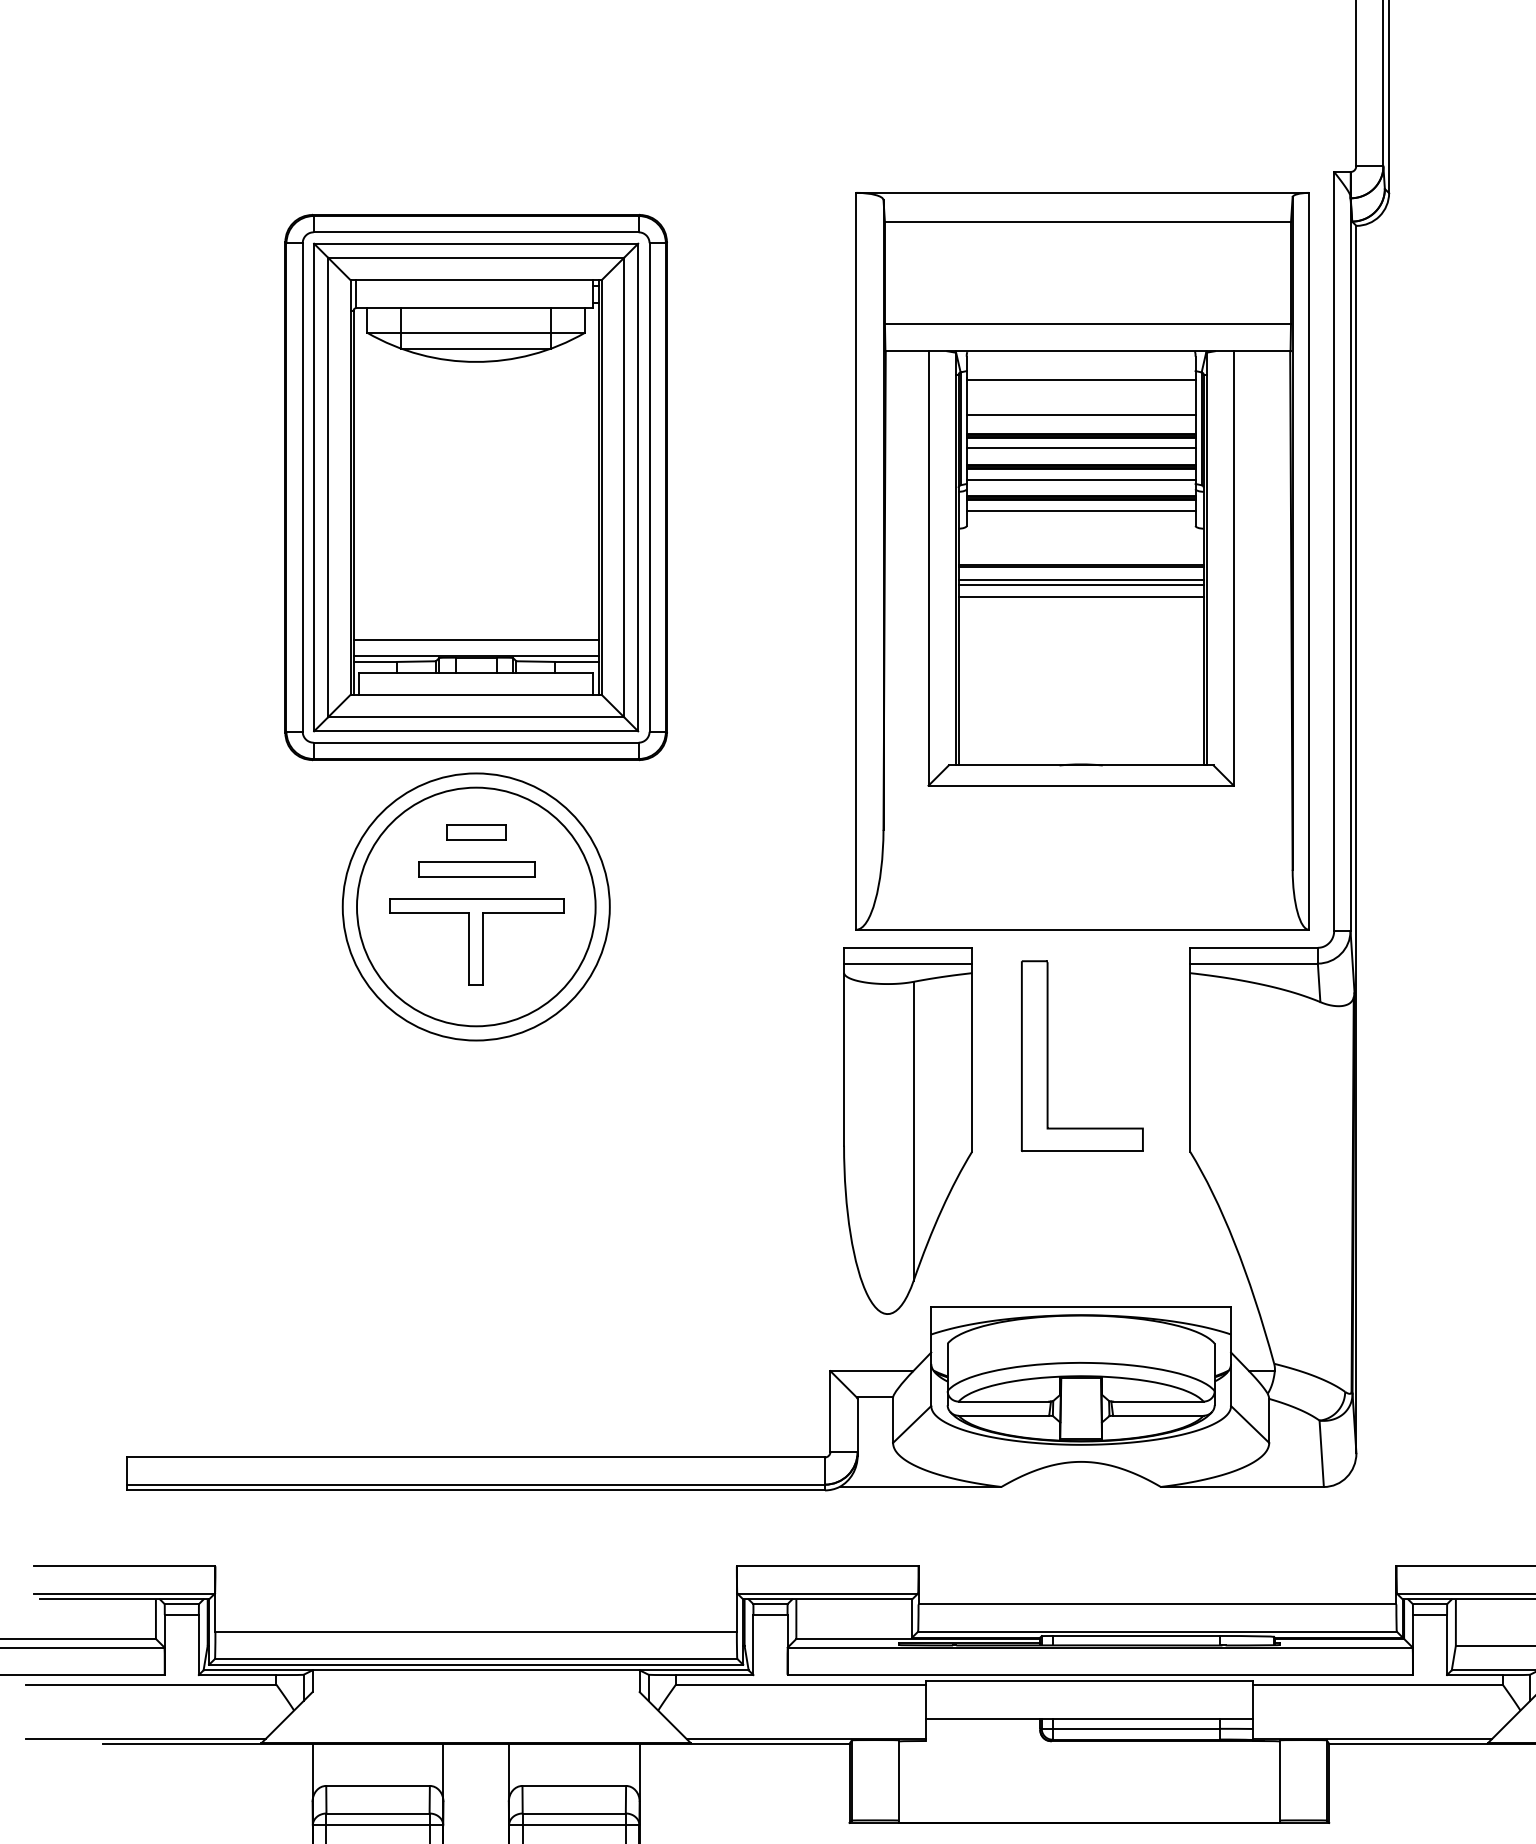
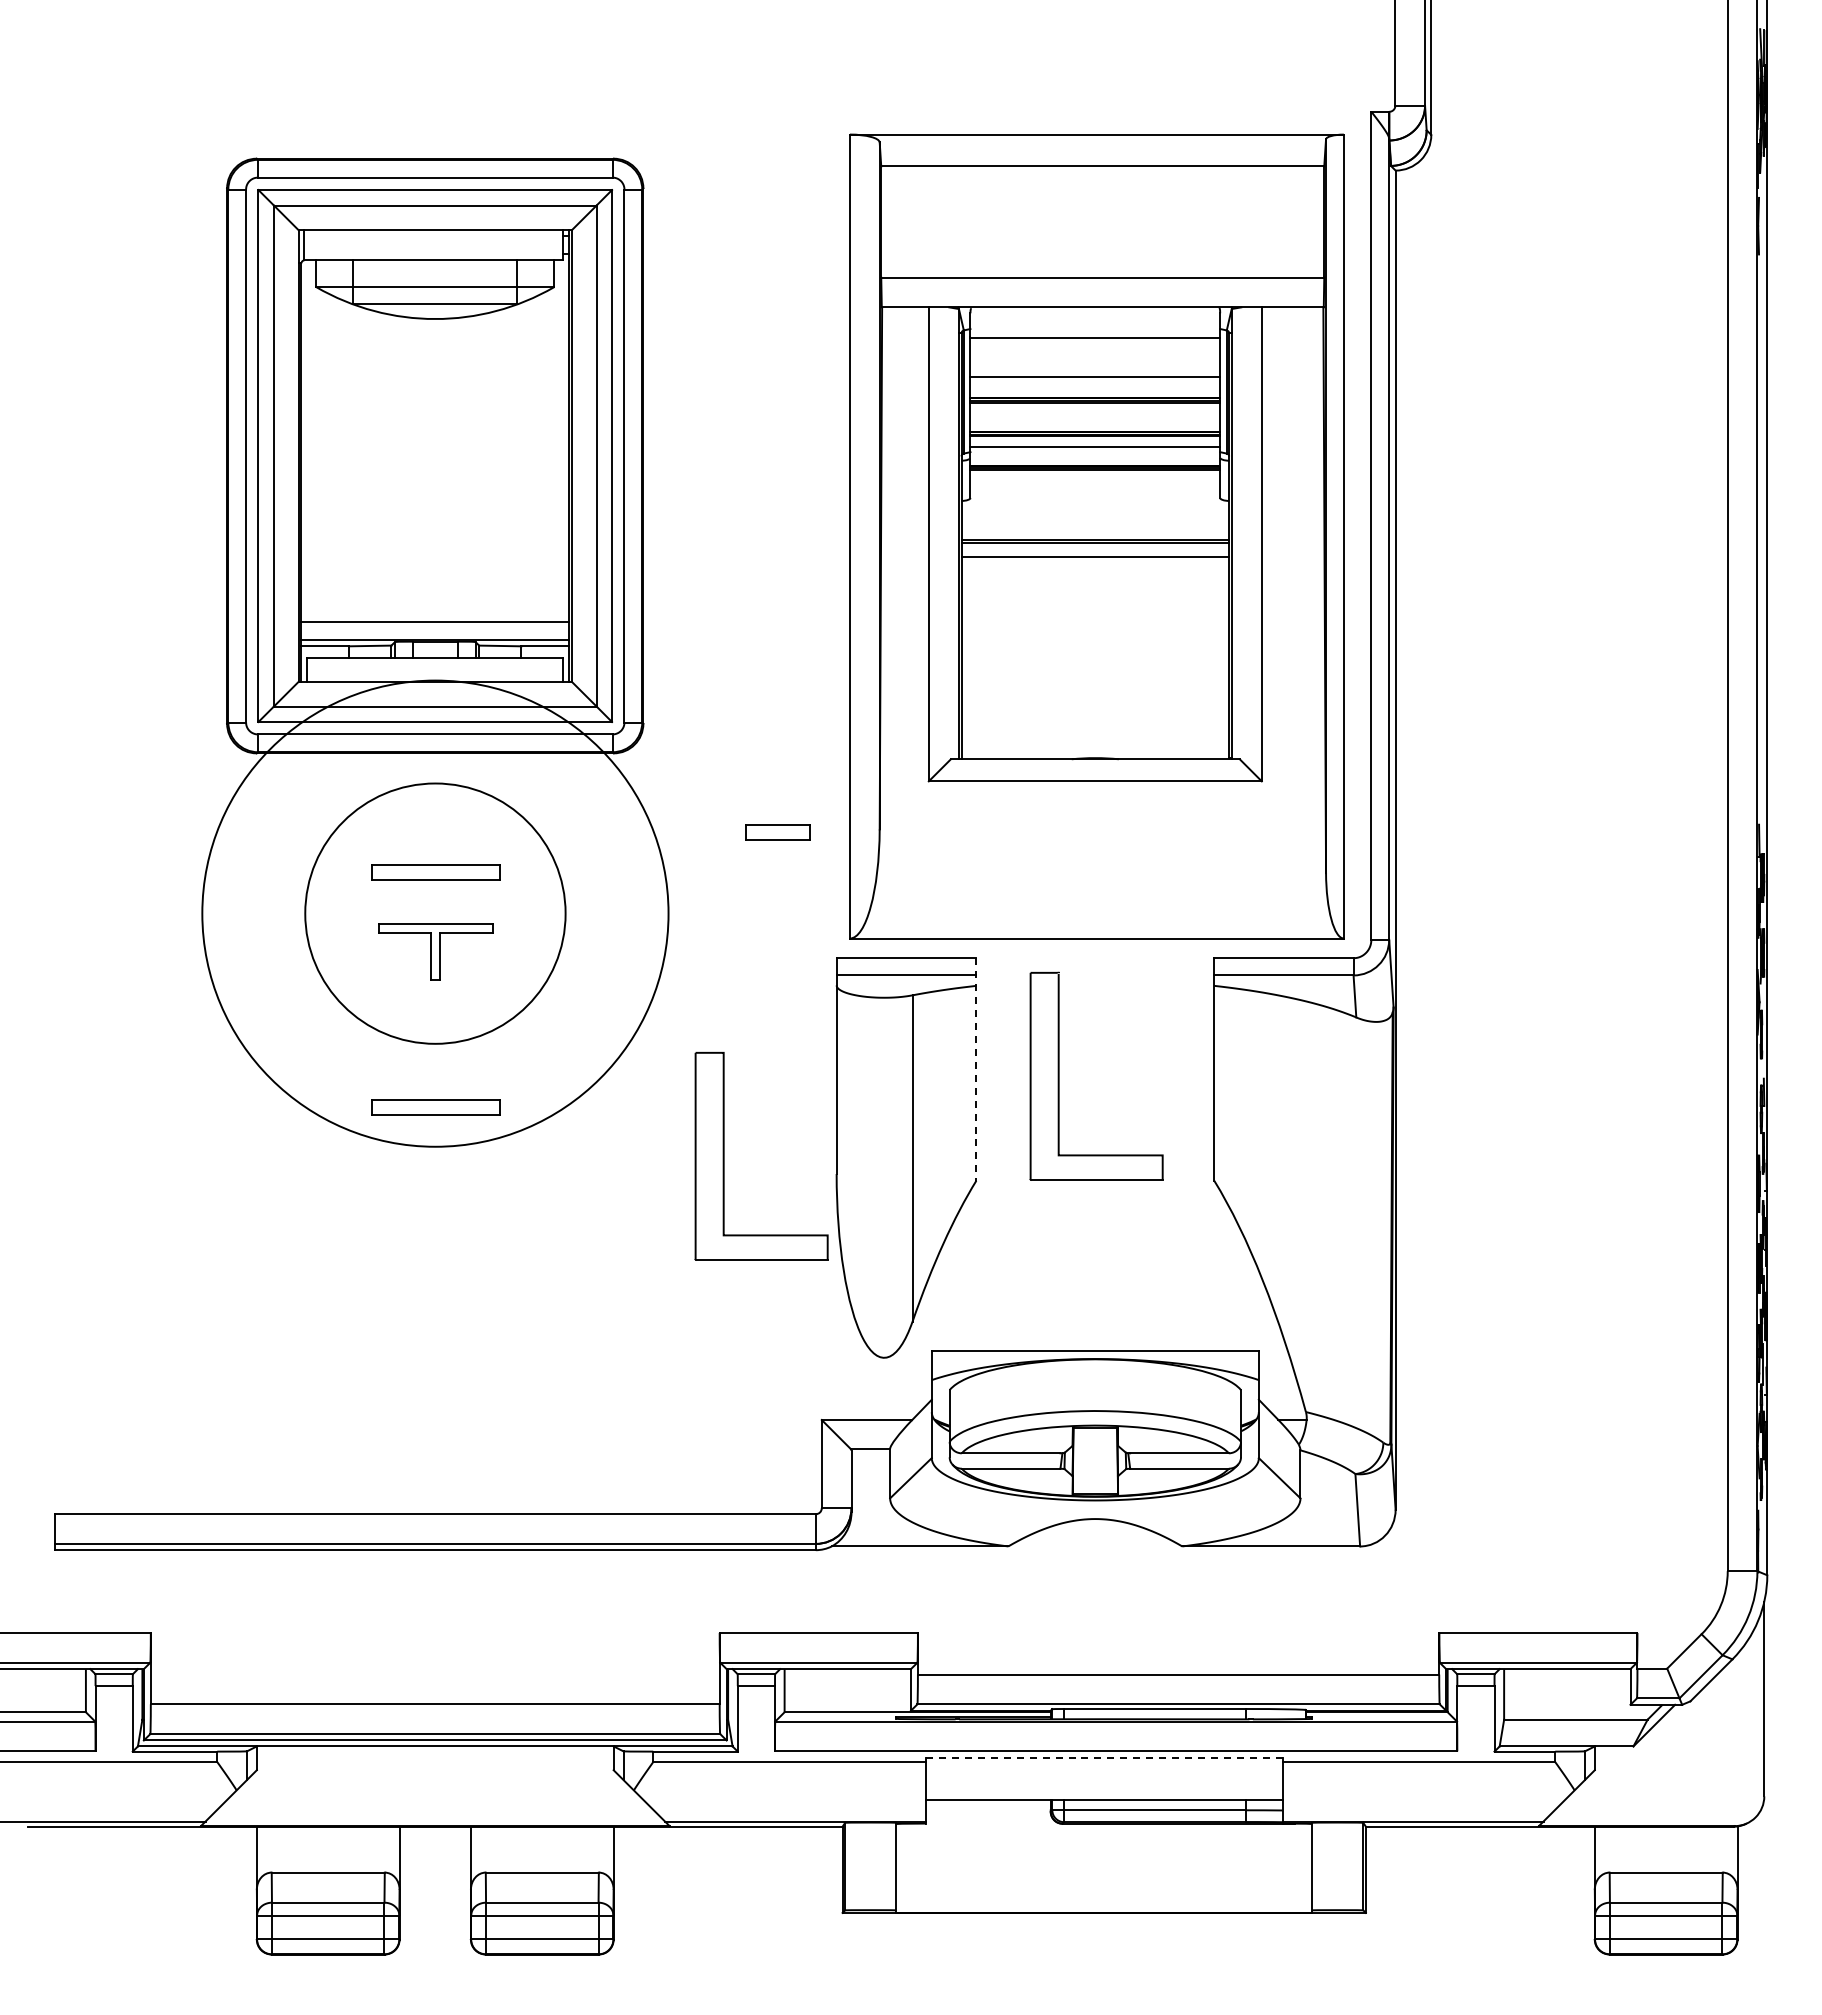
line: (1081, 448) -> (1095, 413), removed
line: (1081, 510) -> (1095, 481), removed
line: (1081, 584) -> (1095, 561), removed
line: (1081, 597) -> (1095, 575), removed
part: (476, 832) -> (777, 832), moved
circle: (476, 906) -> (435, 913), size x1.6
part: (476, 941) -> (435, 951), size x0.6
line: (972, 1049) -> (976, 1069), solid -> dashed
part: (476, 1084) -> (435, 1107), added
part: (741, 1128) -> (724, 1155), added
line: (1088, 1681) -> (1103, 1758), solid -> dashed

